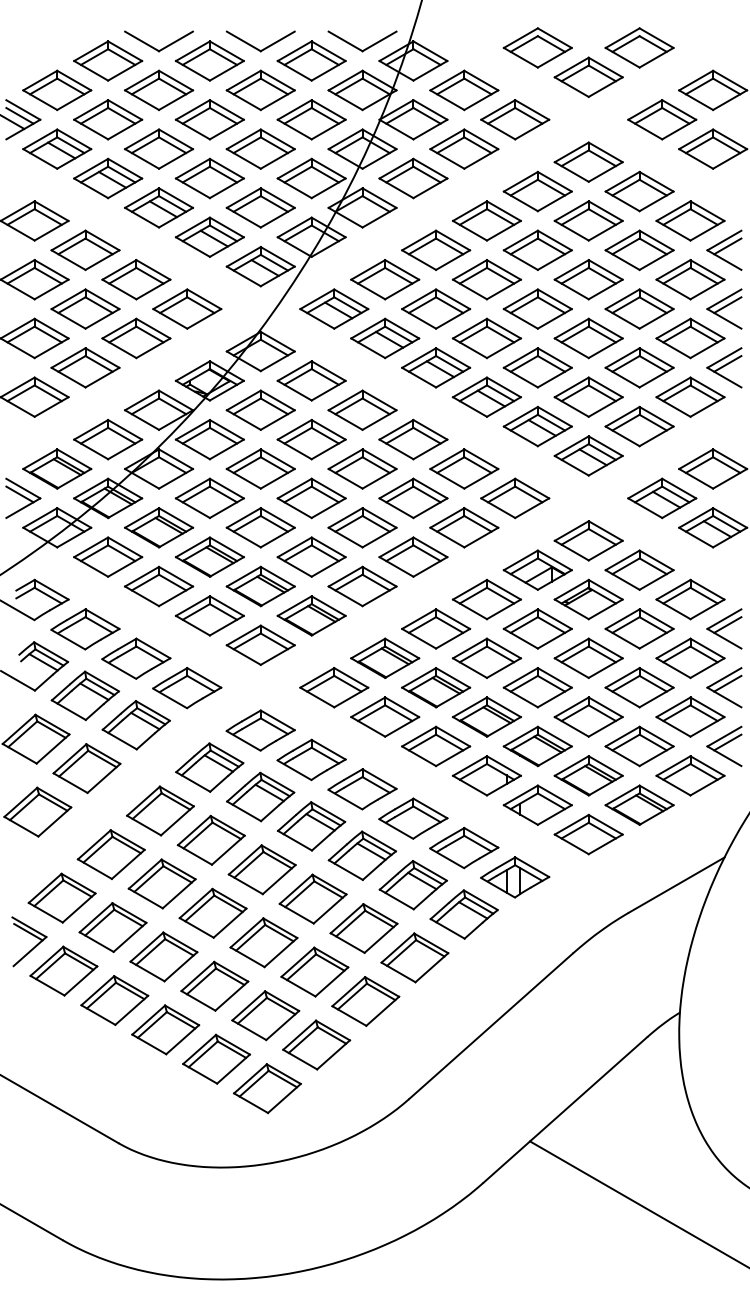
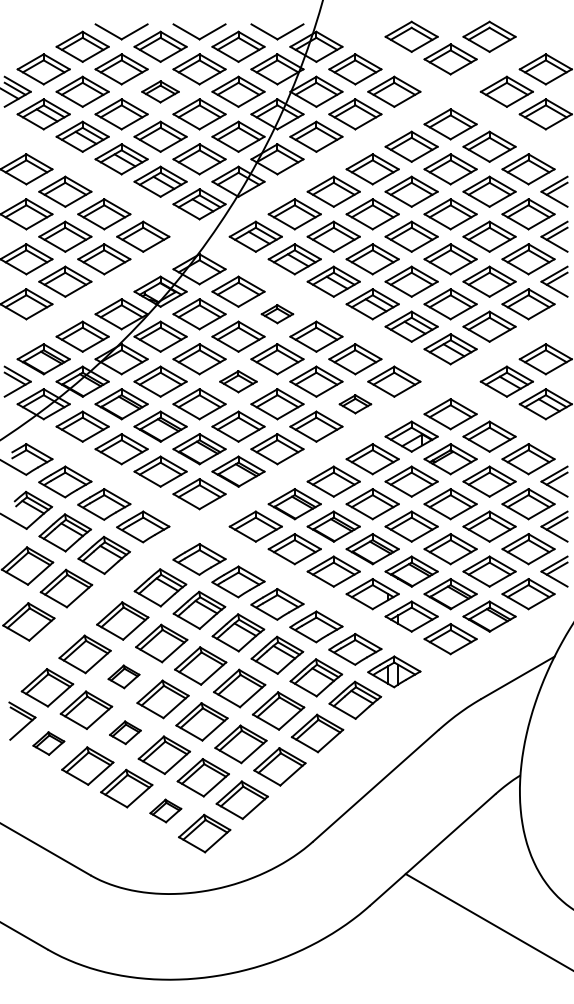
part: (209, 119) -> (160, 91), size x0.7
part: (362, 409) -> (277, 313), size x0.6
part: (311, 498) -> (238, 381), size x0.7
part: (464, 527) -> (355, 404), size x0.6
part: (161, 883) -> (123, 676), size x0.6
part: (163, 956) -> (125, 732), size x0.6
part: (63, 970) -> (48, 743), size x0.6
part: (216, 1058) -> (165, 810), size x0.6

